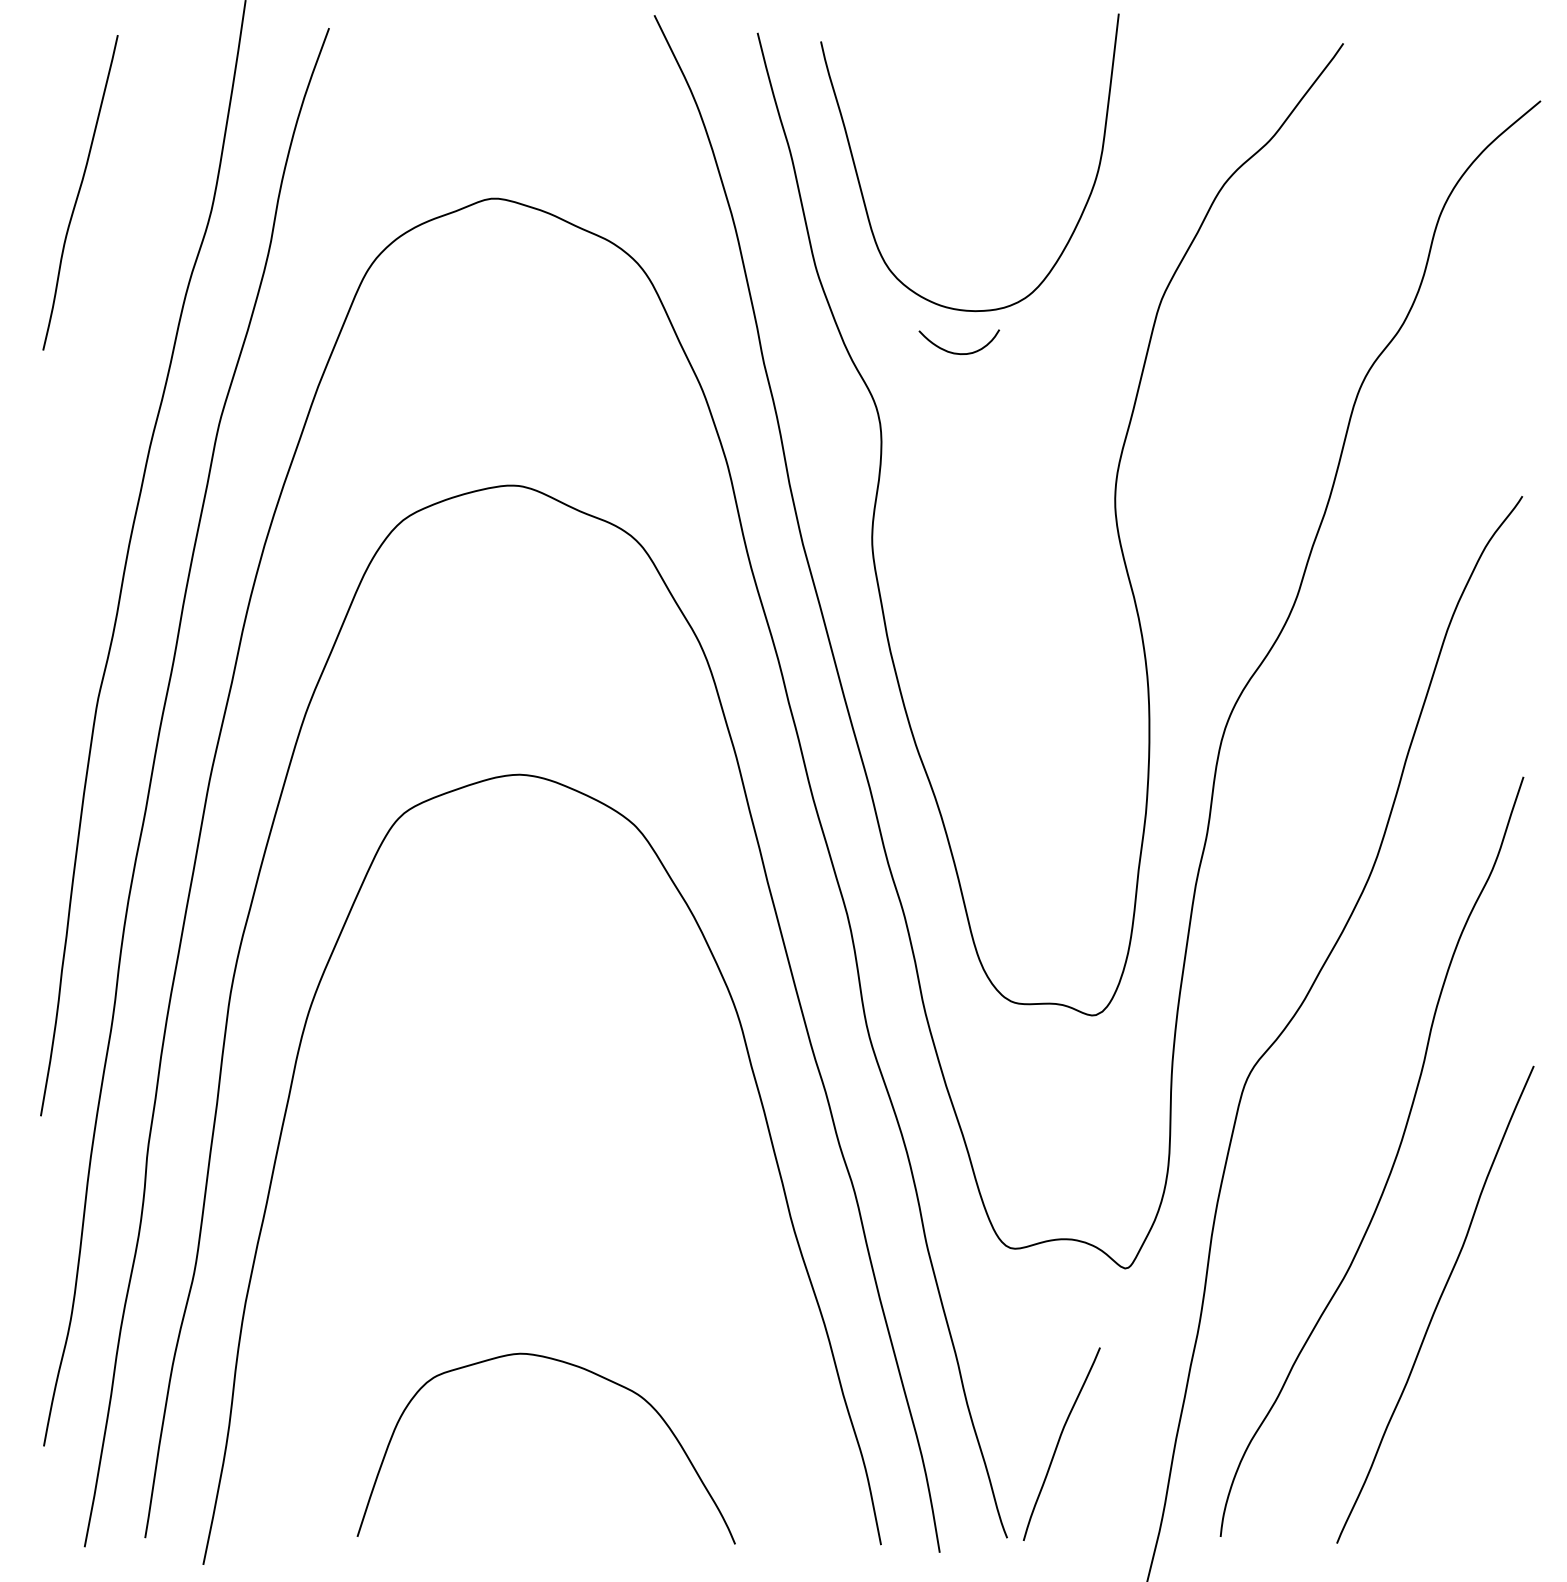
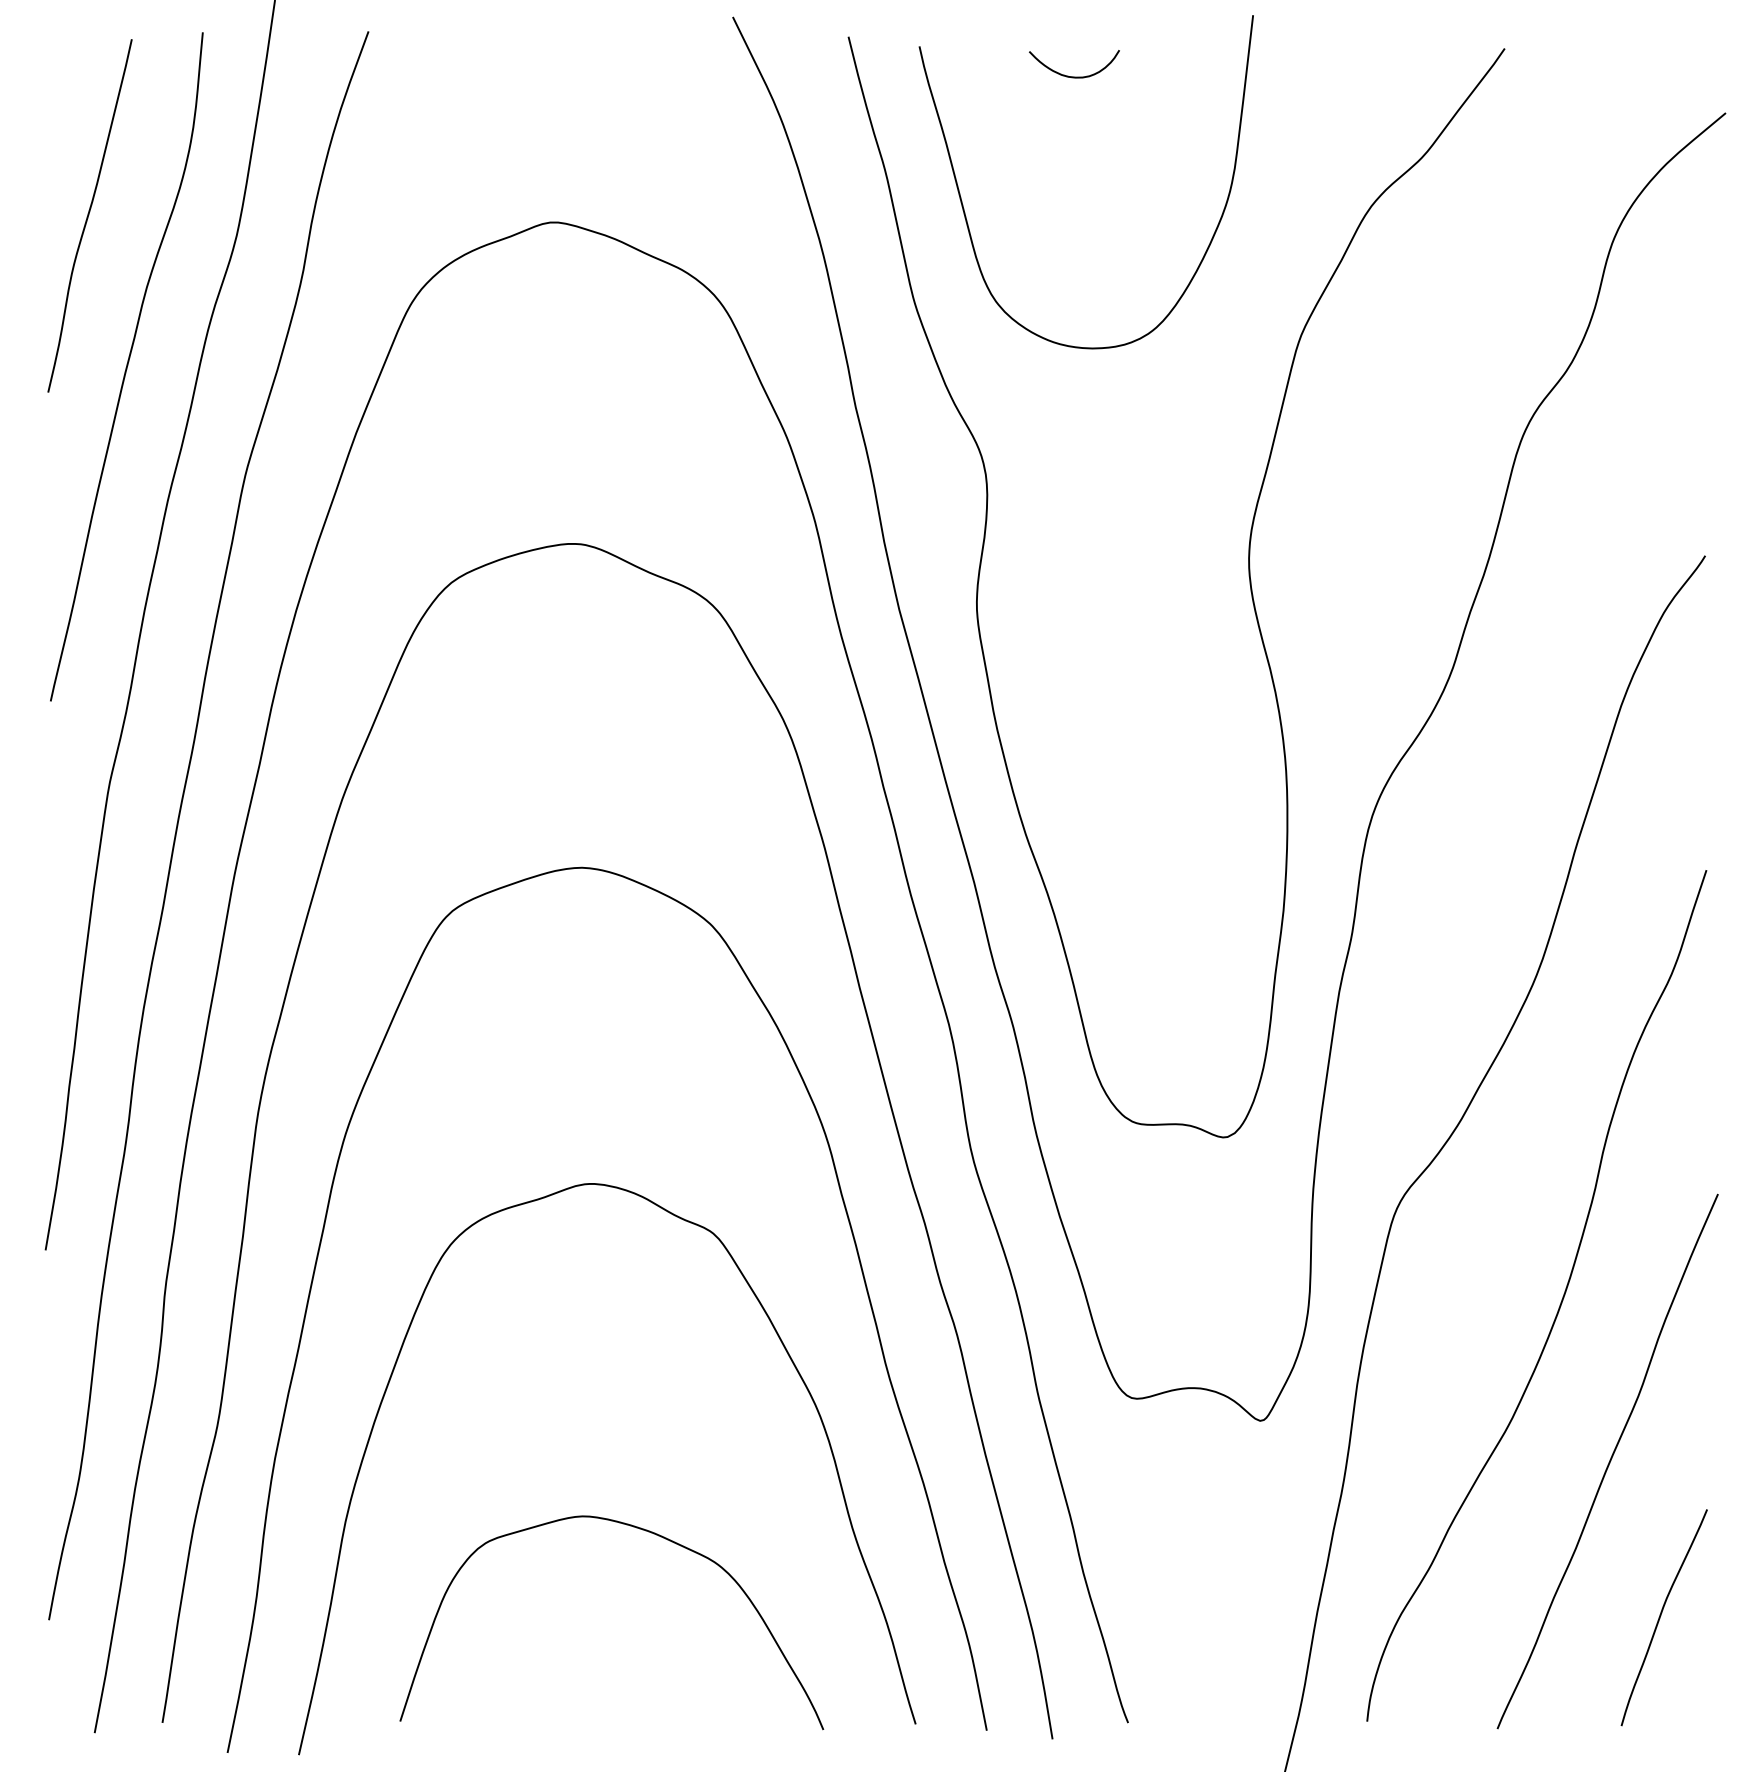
curve: (113, 327) -> (126, 366), added
curve: (959, 353) -> (1074, 76), moved
curve: (710, 1222) -> (795, 1369), added
curve: (1059, 1442) -> (1661, 1615), moved

